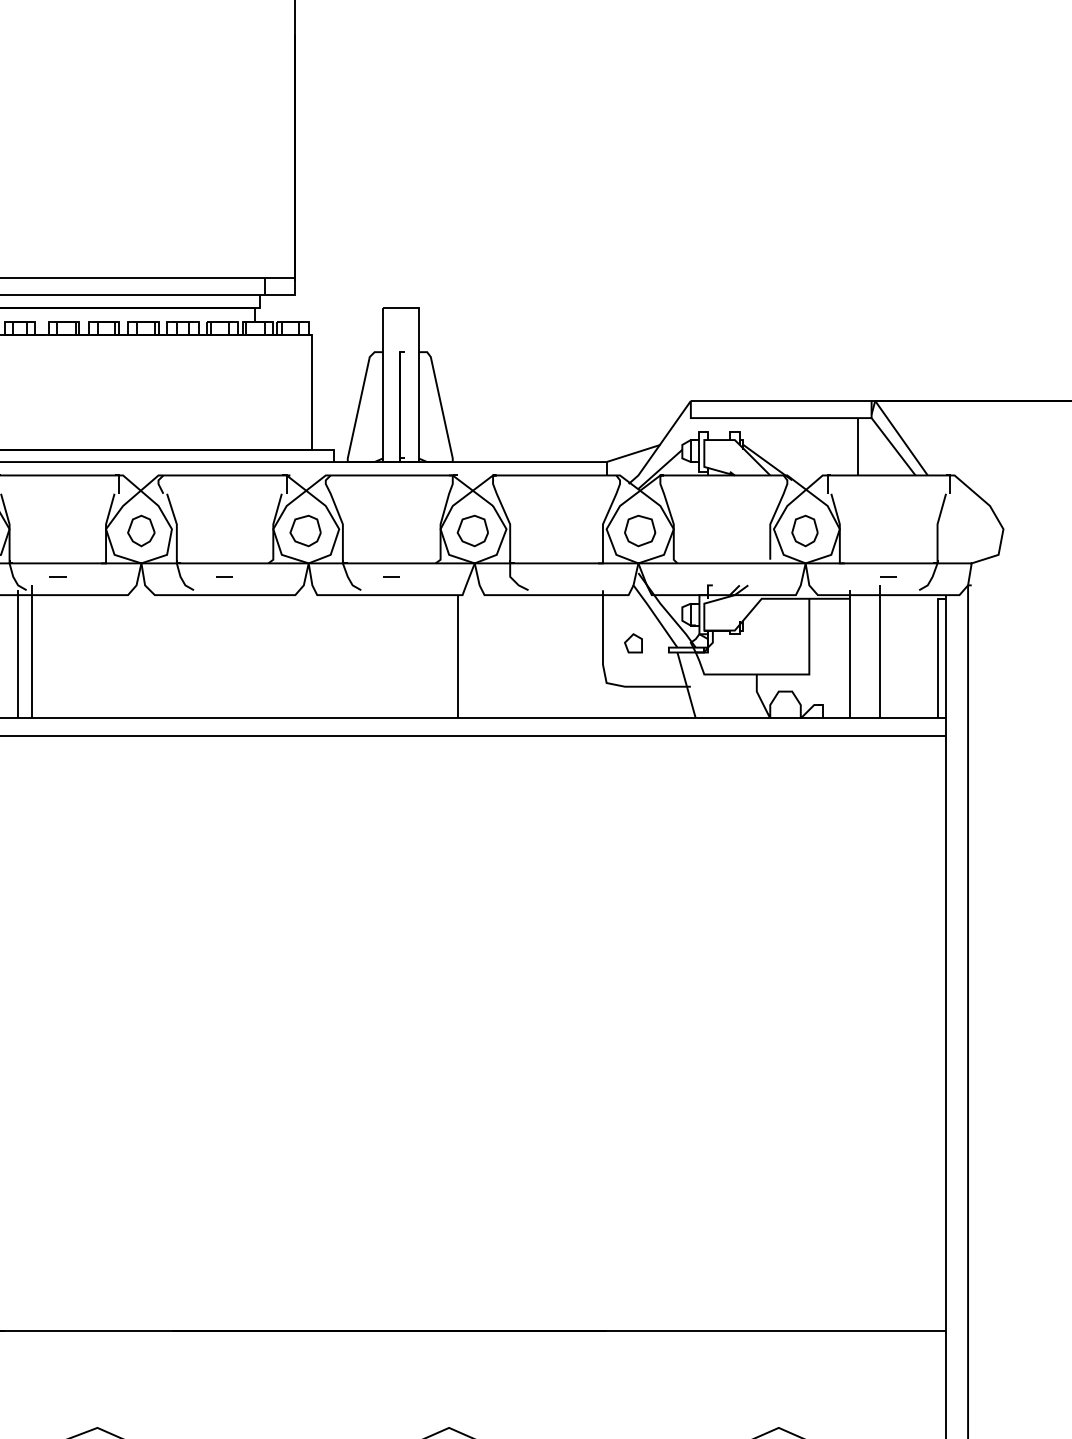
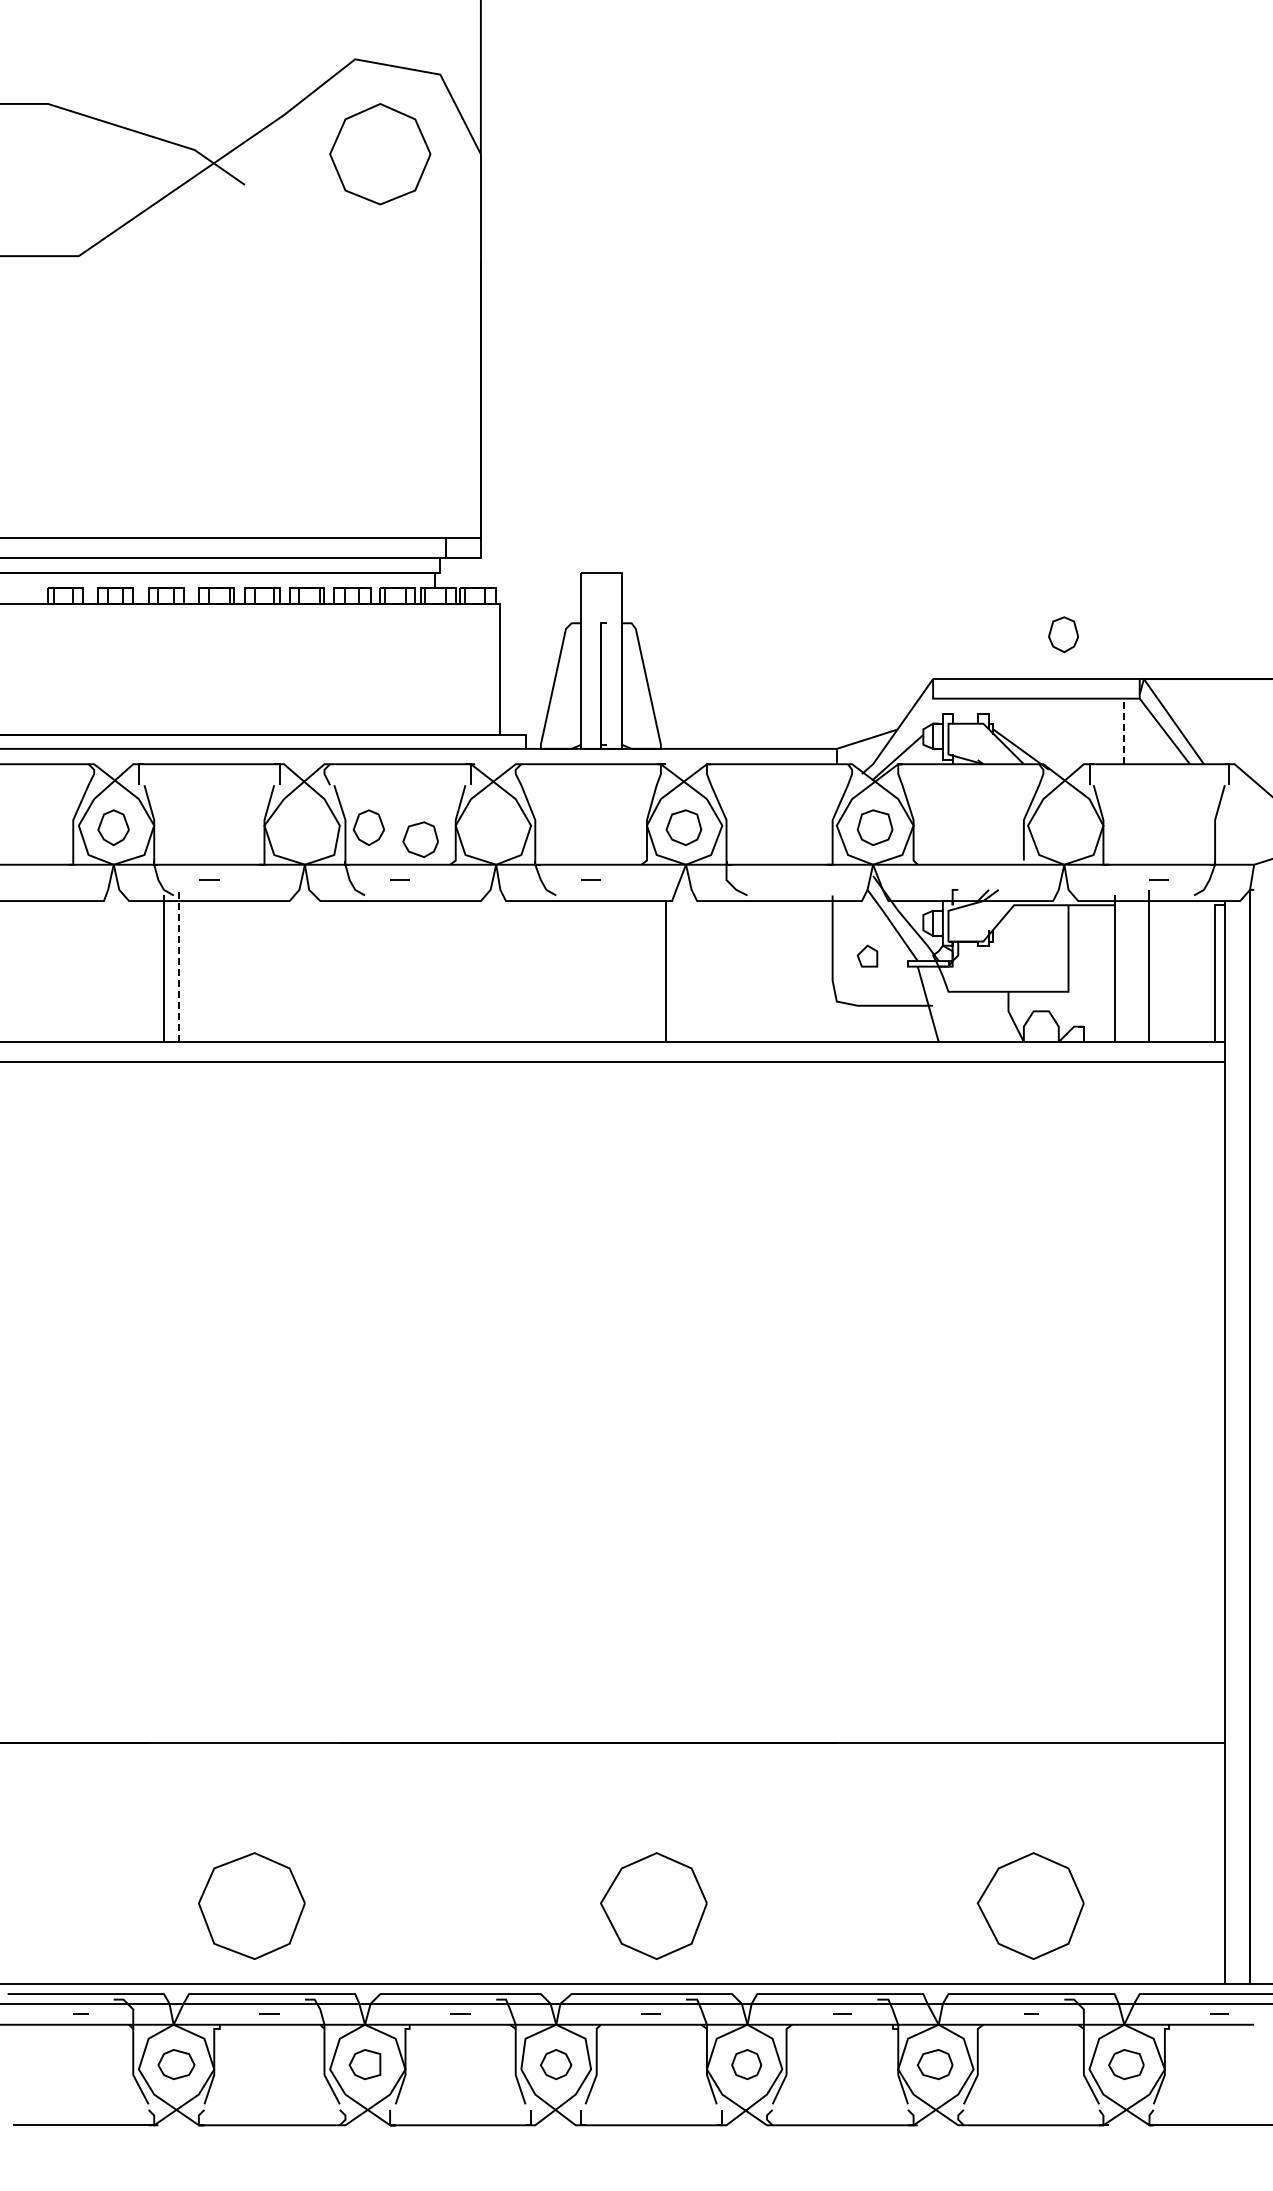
line: (858, 446) -> (1124, 731), solid -> dashed
part: (141, 530) -> (368, 827), moved
part: (305, 530) -> (420, 839), moved
part: (804, 530) -> (1063, 634), moved
line: (31, 651) -> (179, 965), solid -> dashed

